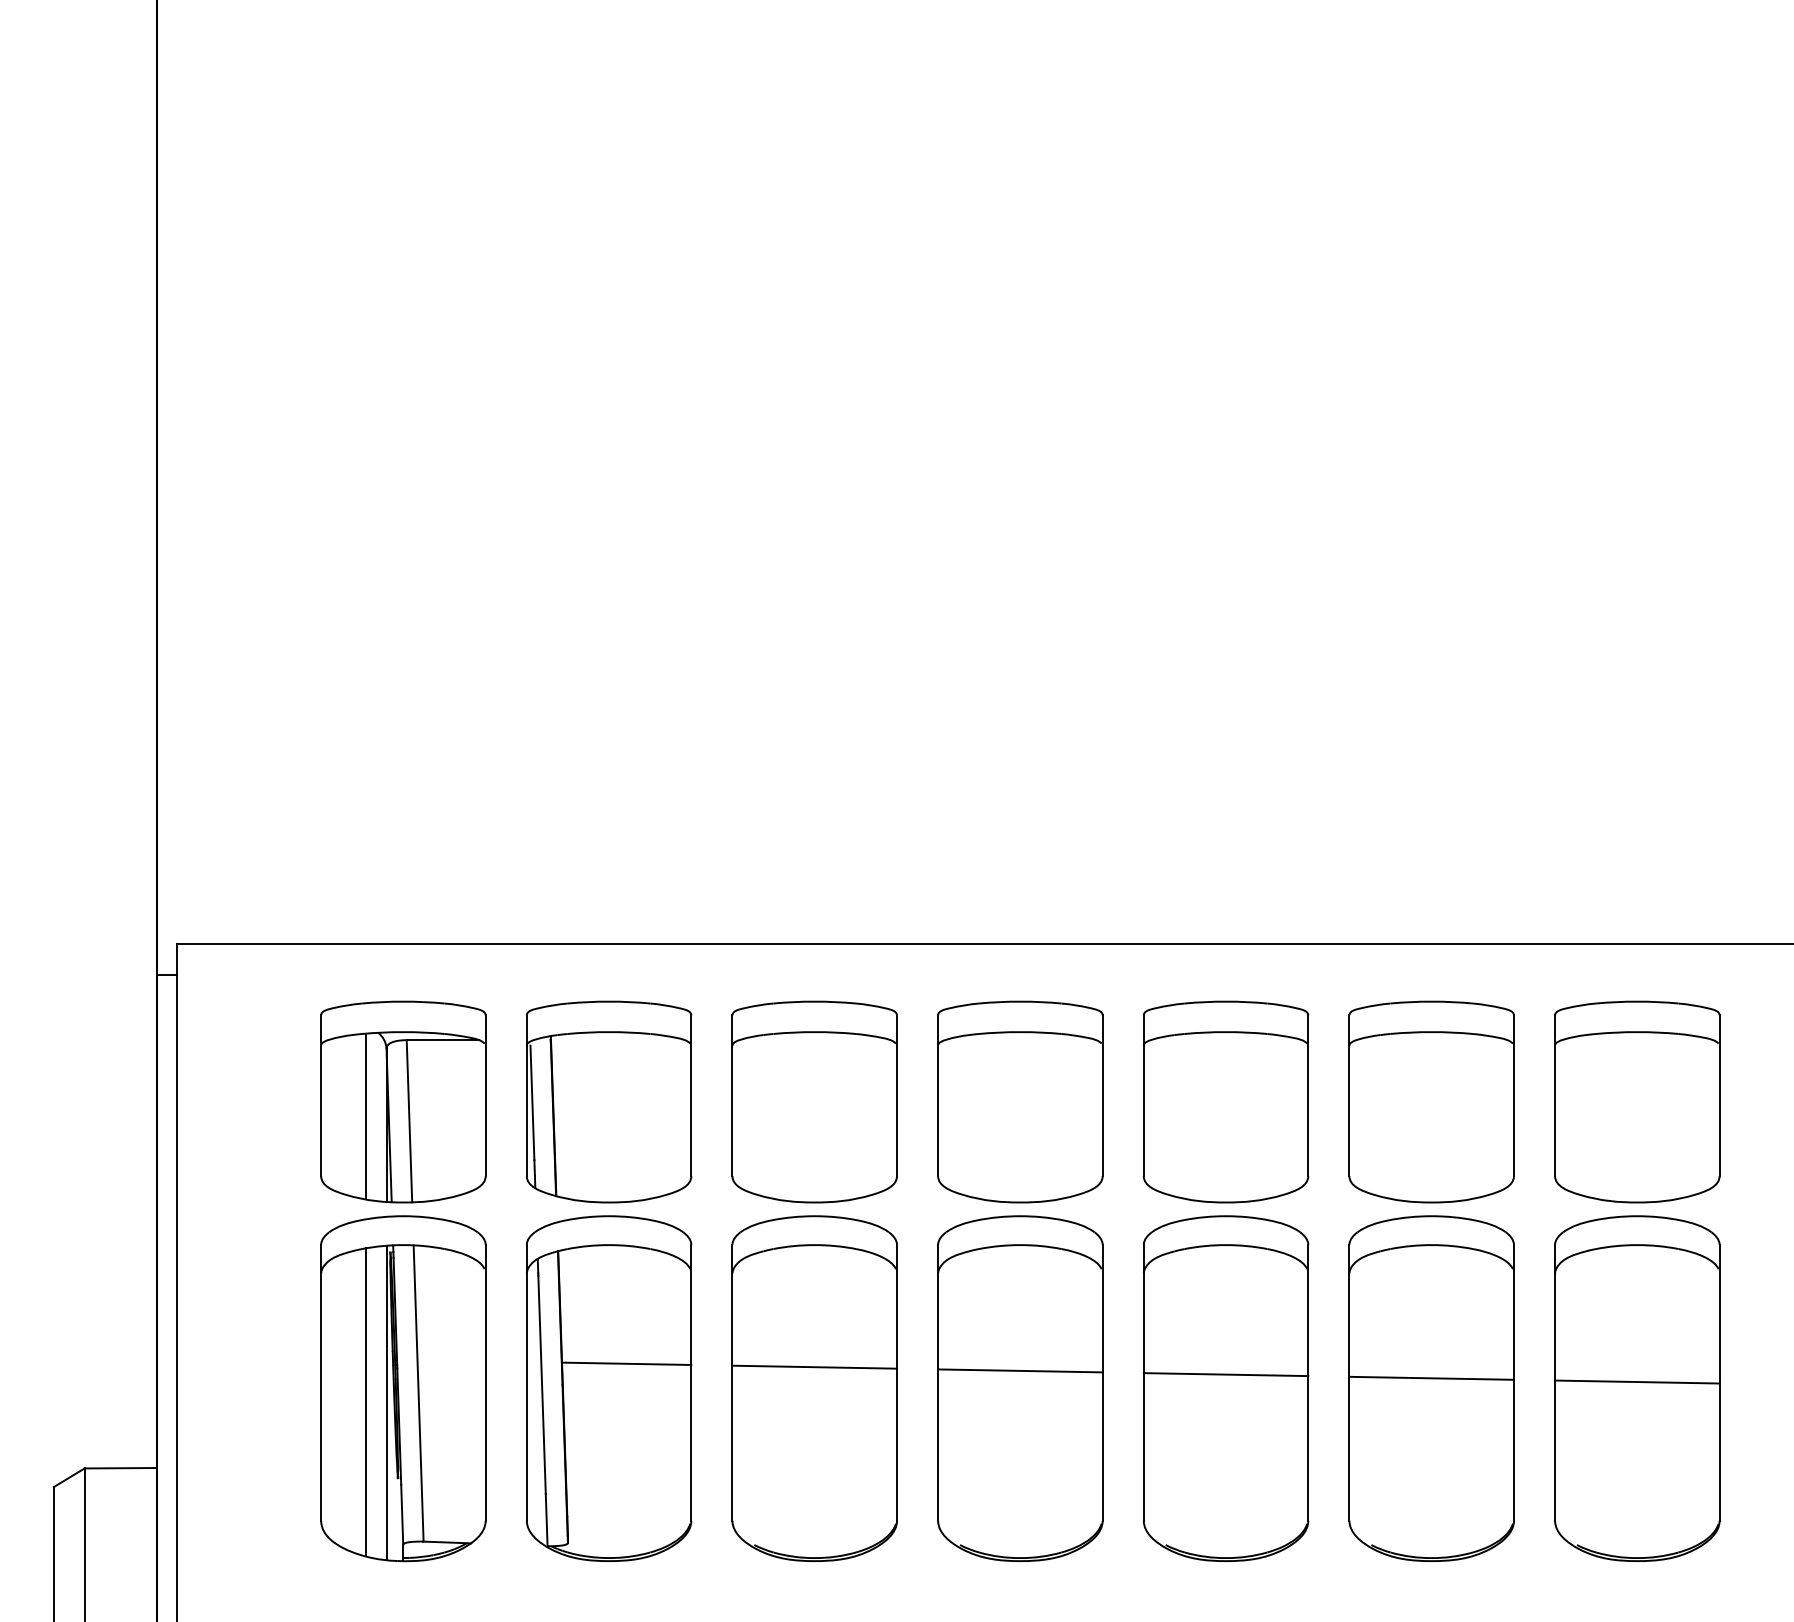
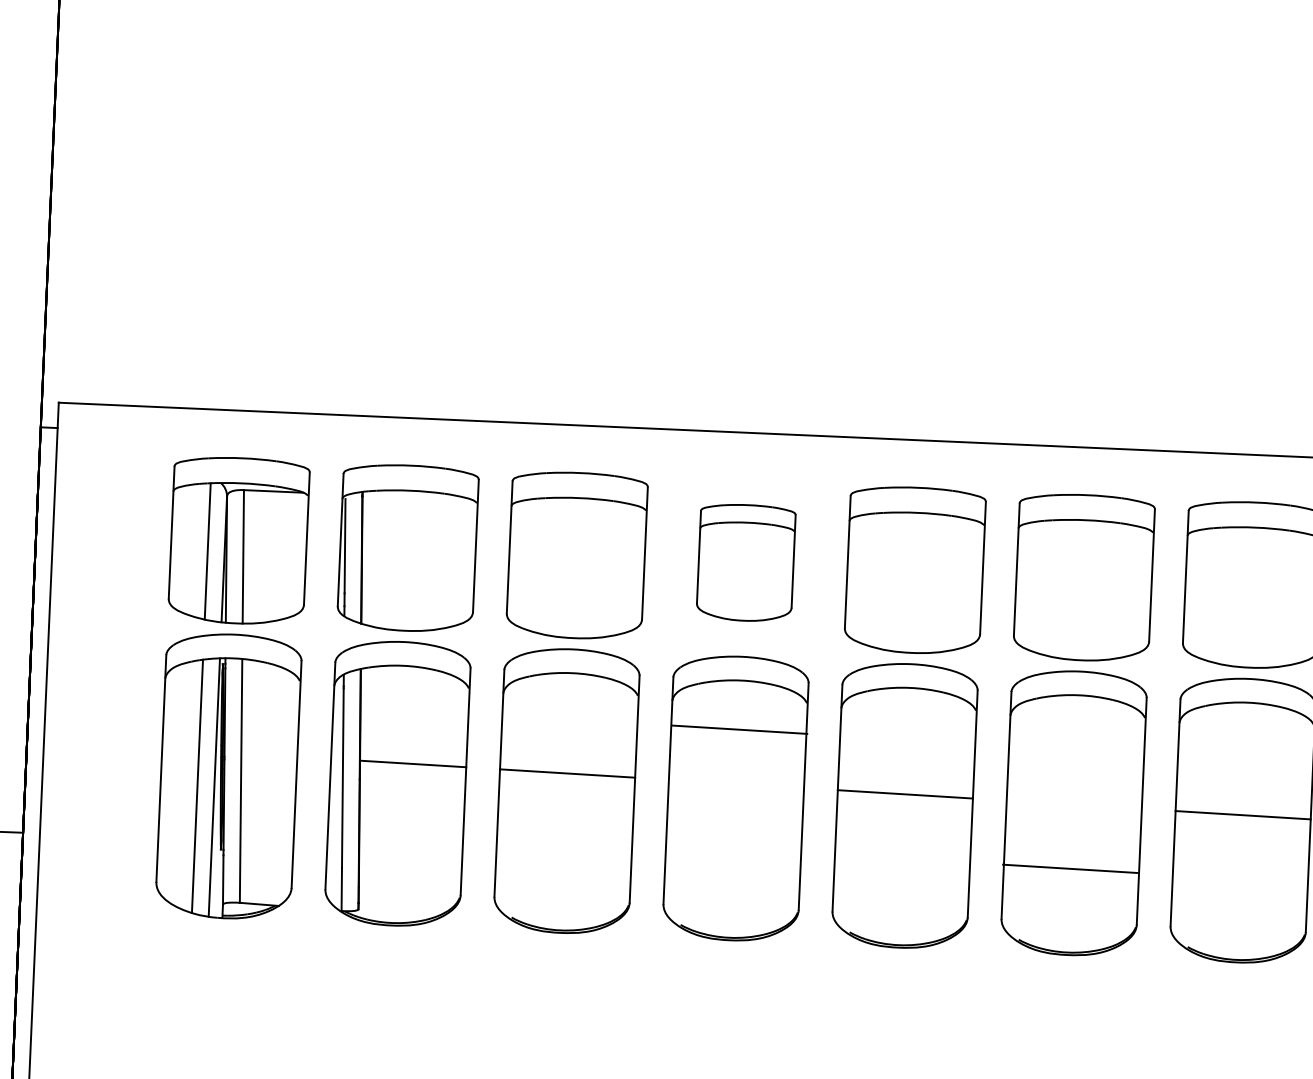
part: (1020, 1101) -> (746, 562), size x0.7
line: (1020, 1370) -> (739, 729), moved
line: (1431, 1377) -> (1070, 868), moved

